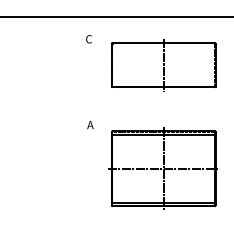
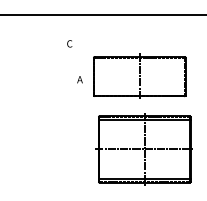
text: (88, 38) -> (69, 43), moved
part: (163, 63) -> (139, 75), moved
text: (89, 124) -> (79, 79), moved

